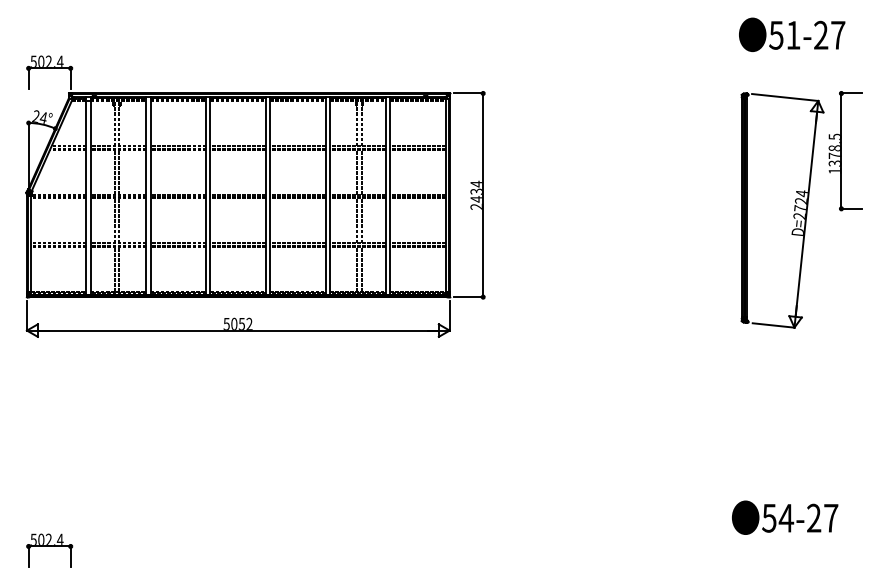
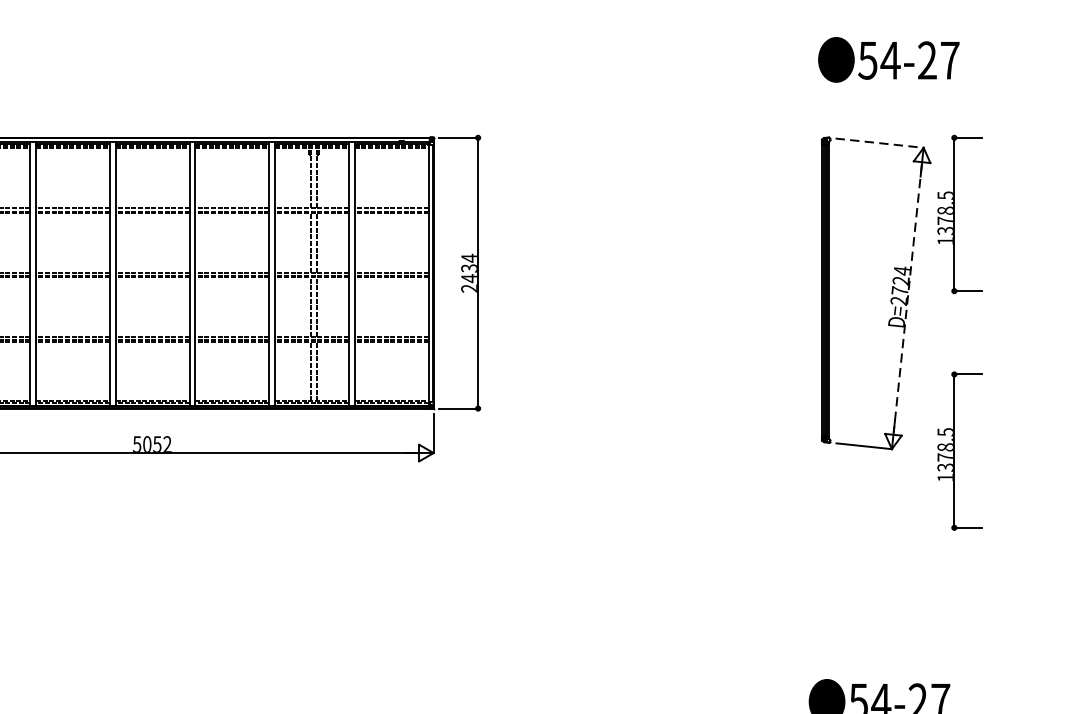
text: (793, 35) -> (890, 60), 51-27 -> 54-27
line: (785, 97) -> (880, 143), solid -> dashed
line: (806, 214) -> (907, 298), solid -> dashed
part: (845, 329) -> (959, 451), added

